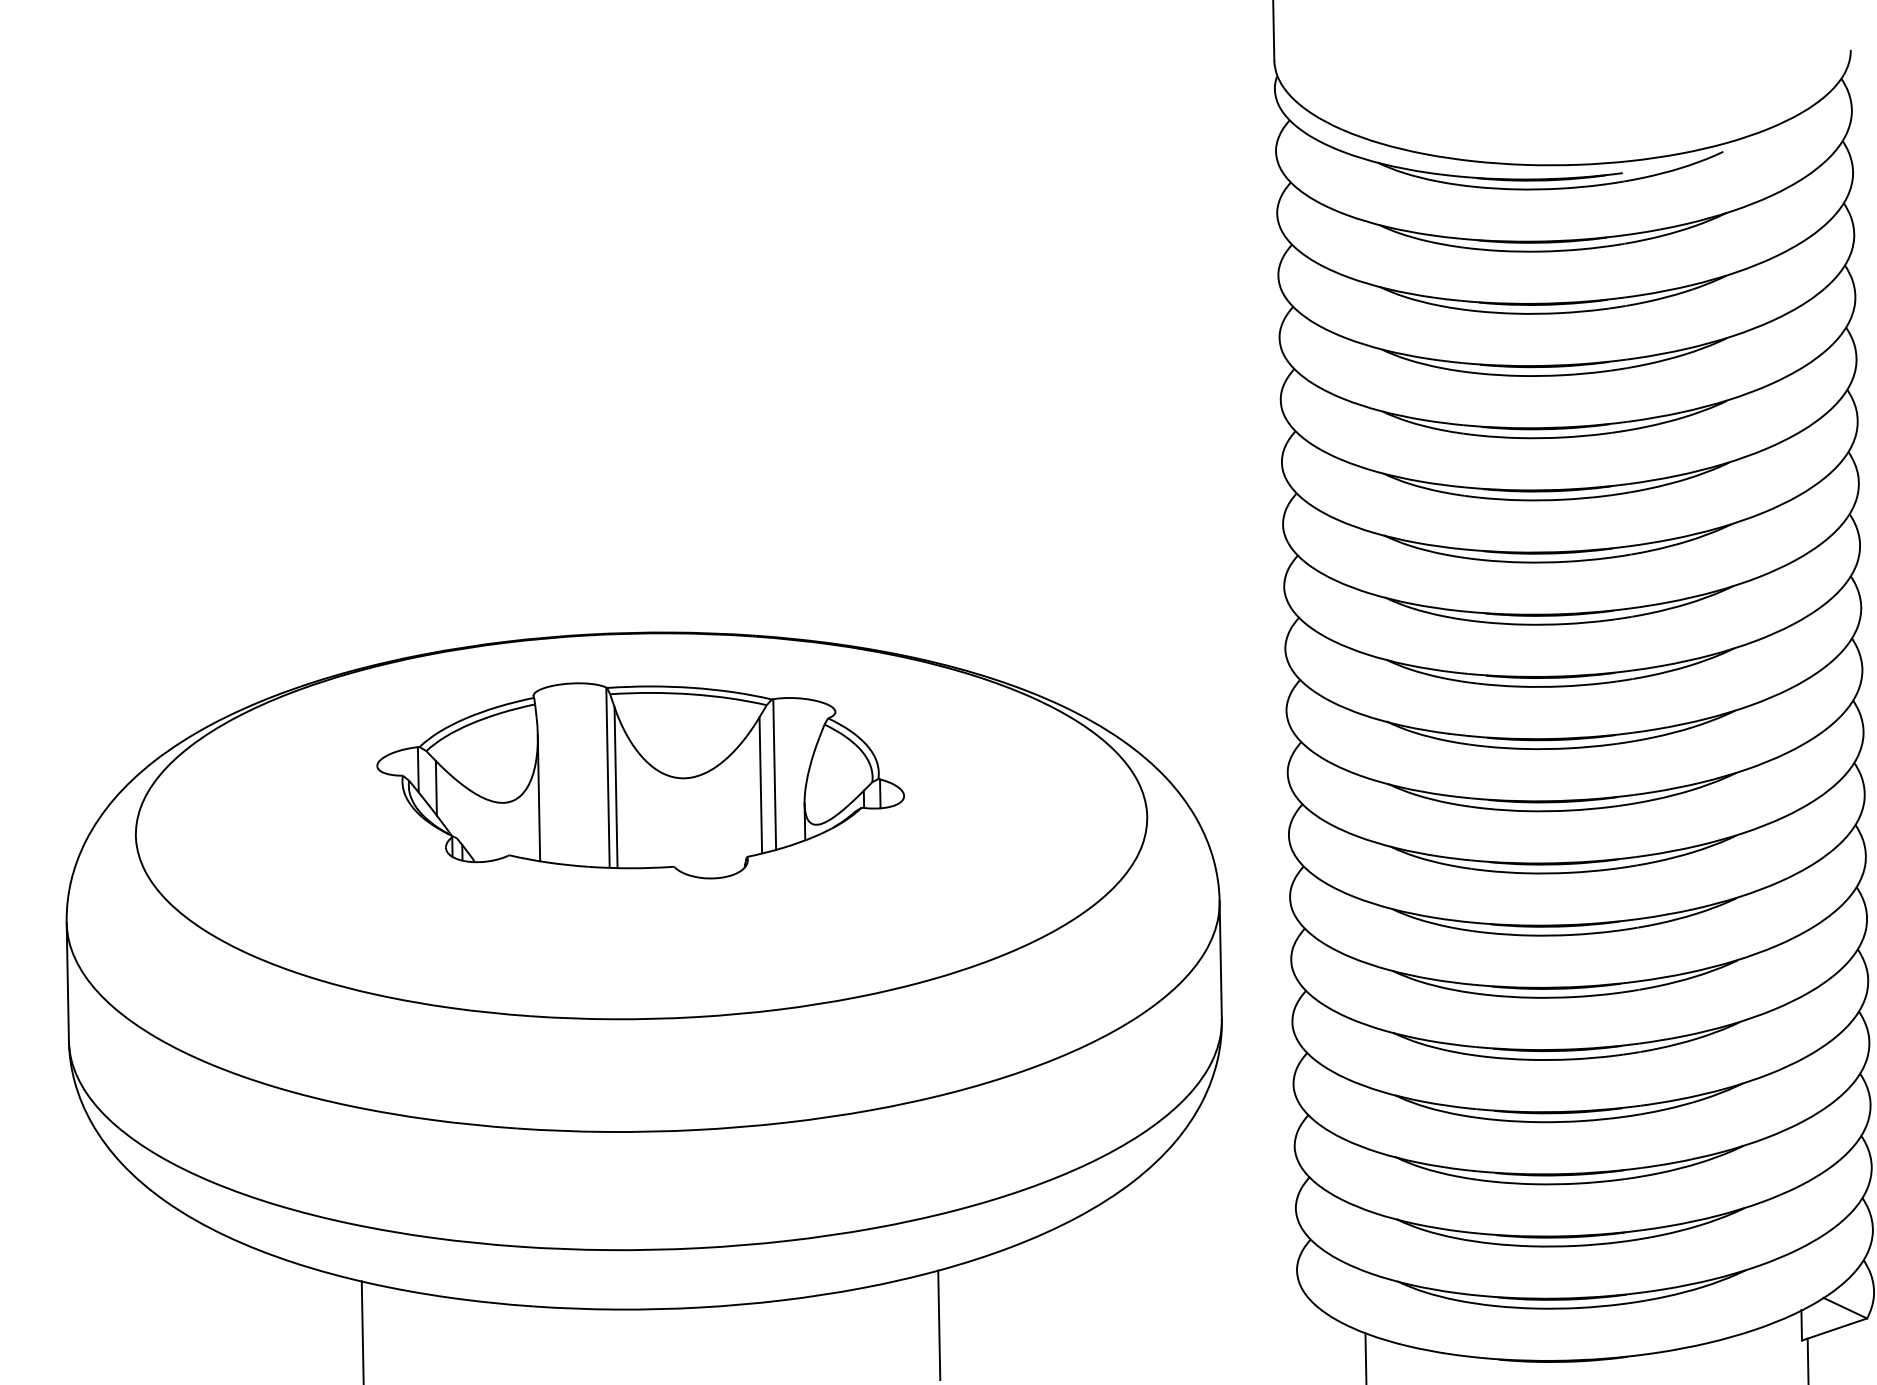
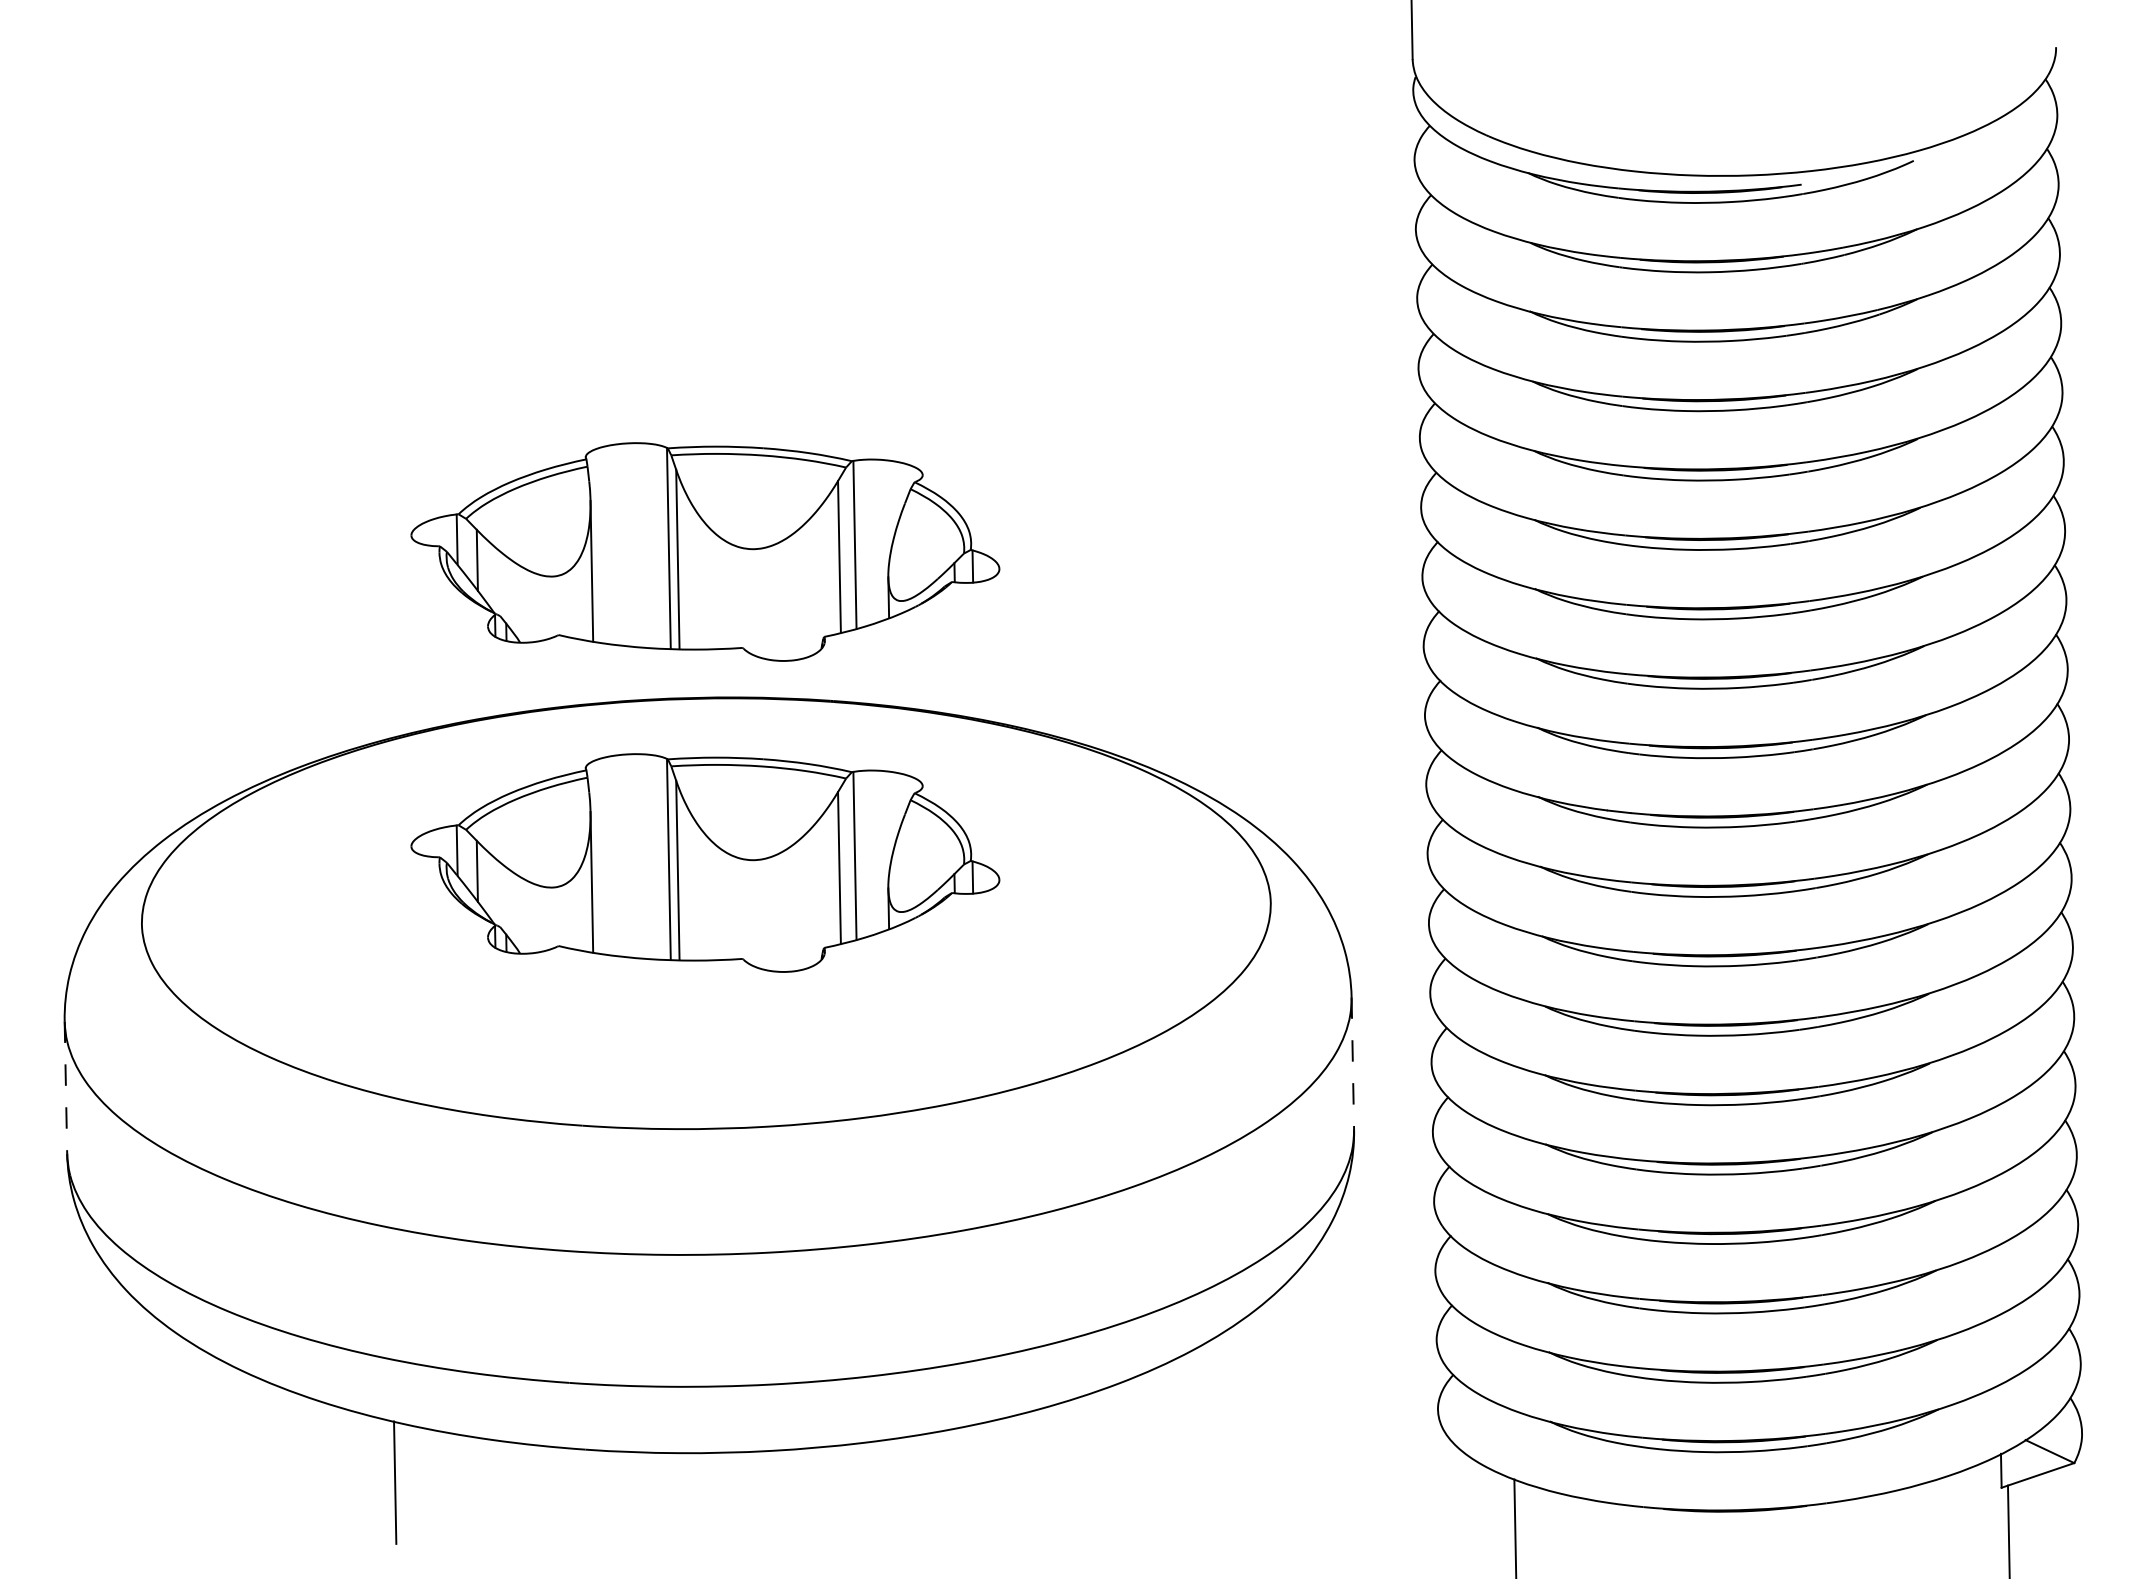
part: (640, 501) -> (705, 551), added
line: (1220, 960) -> (1352, 1063), solid -> dashed
line: (67, 981) -> (65, 1087), solid -> dashed
line: (939, 1325) -> (1038, 1470), removed

